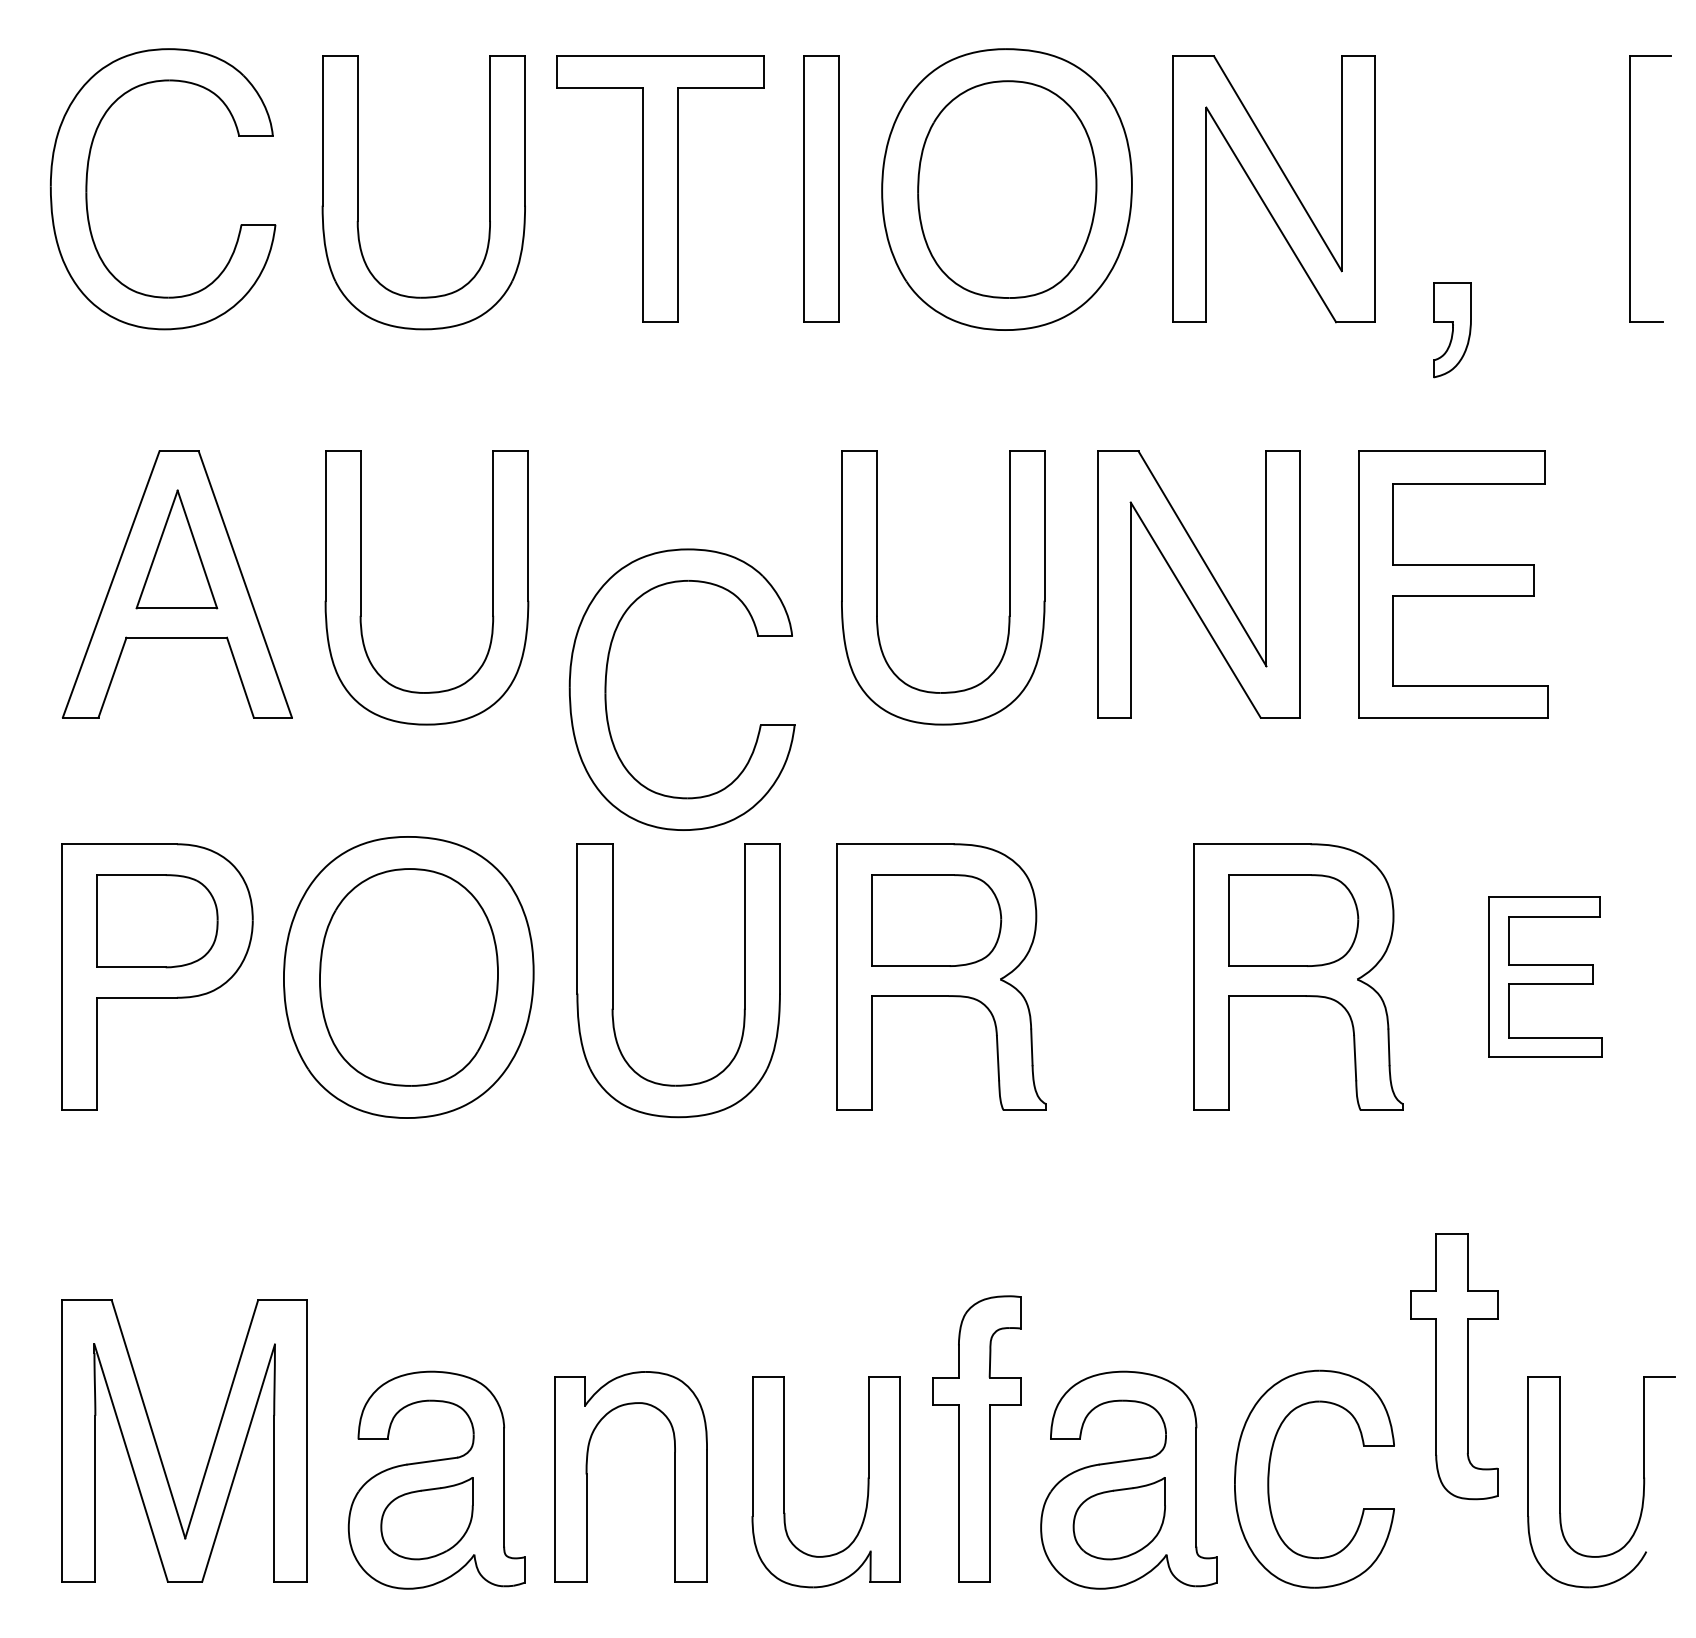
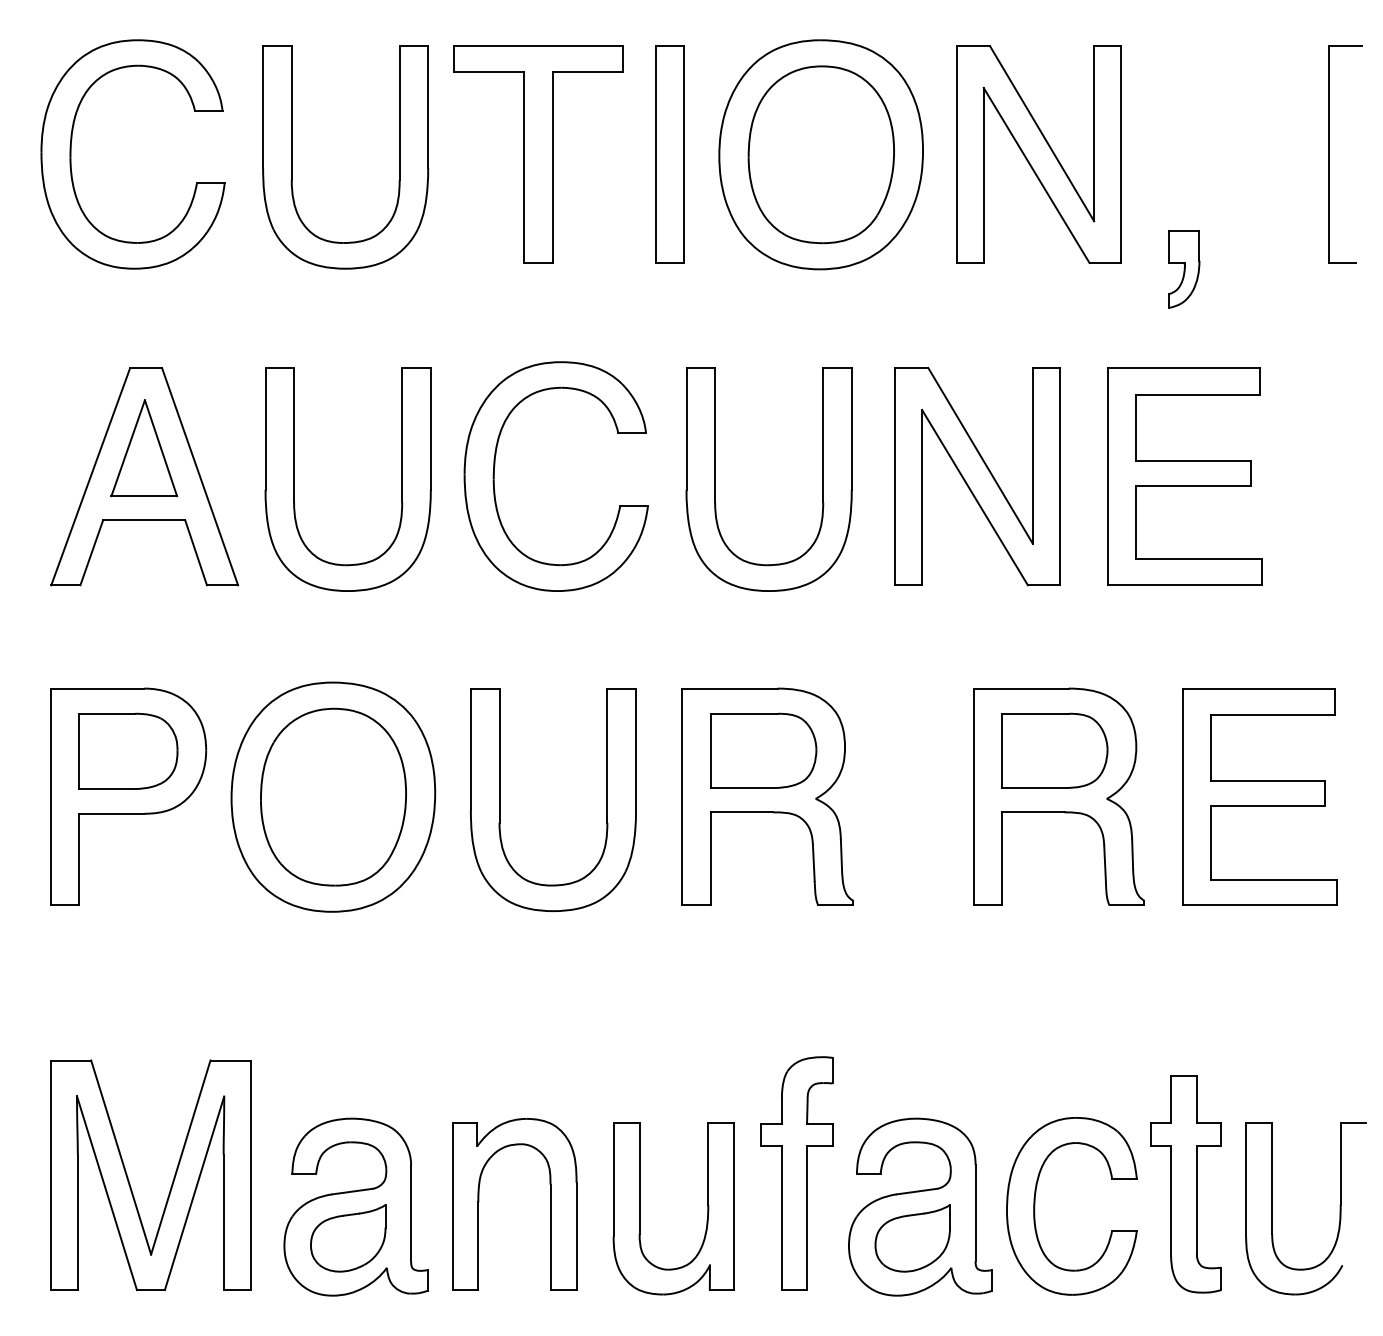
part: (607, 676) -> (495, 465), moved
part: (1544, 976) -> (1259, 796), size x1.67
part: (1453, 1366) -> (1185, 1184), moved

